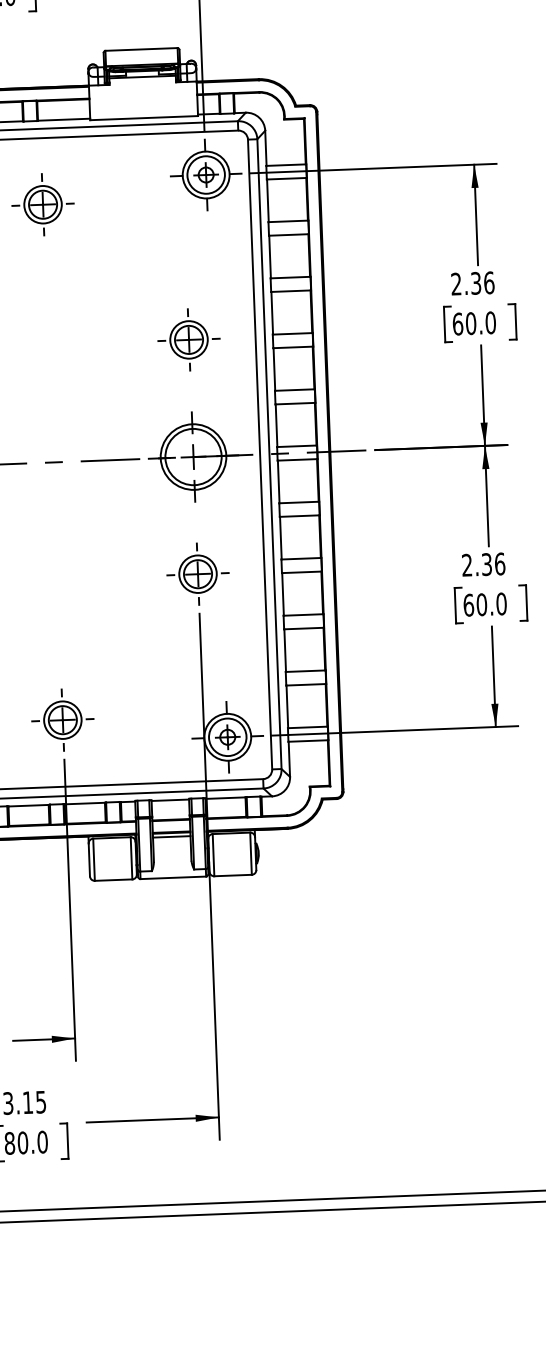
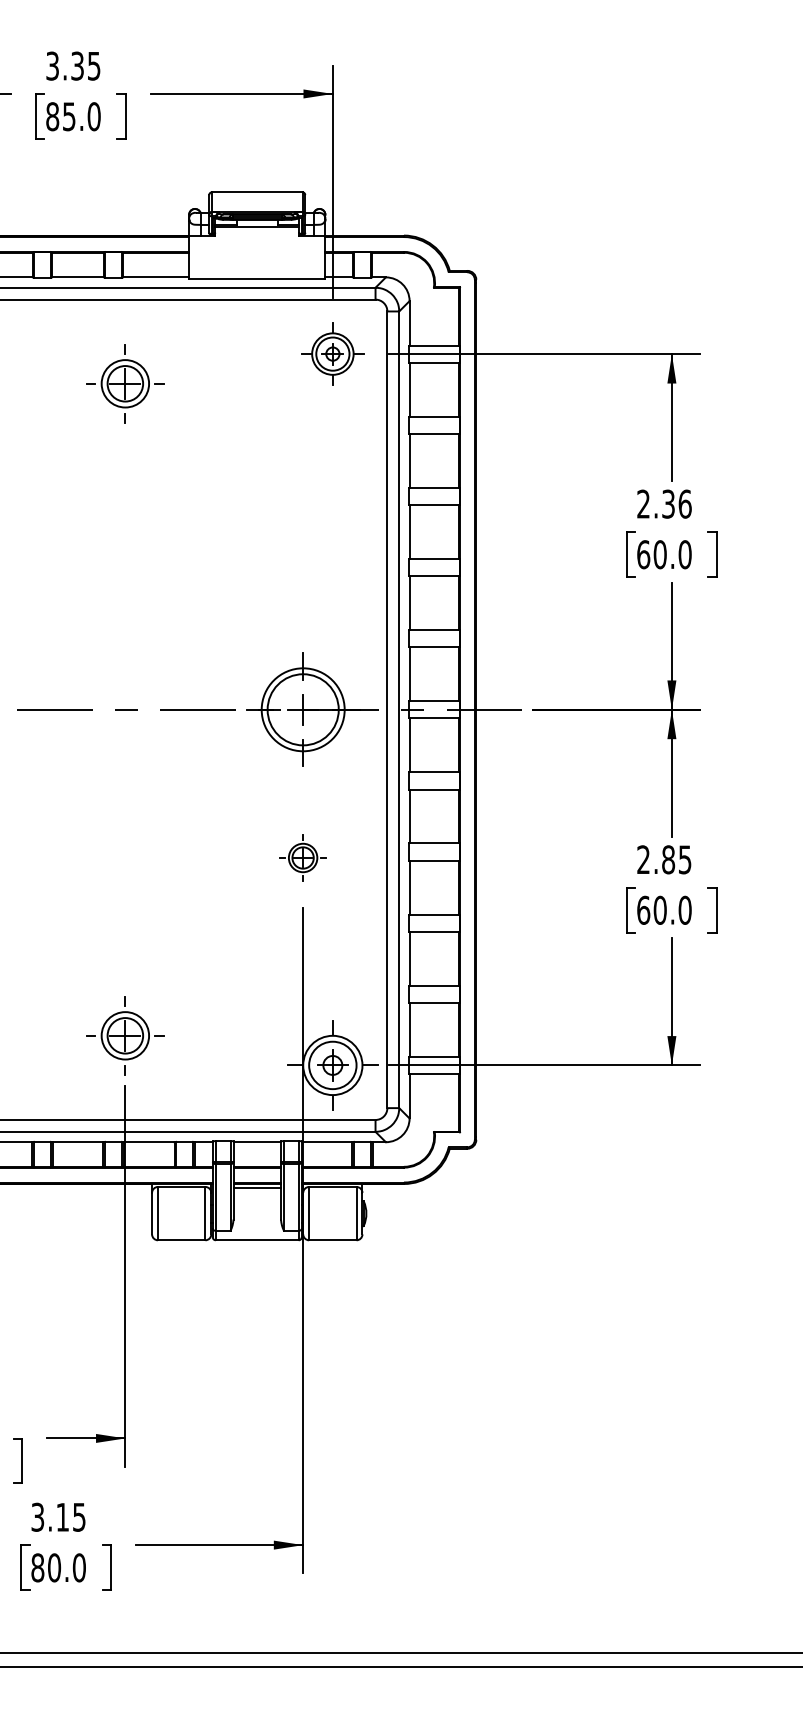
part: (205, 174) -> (332, 353), size x0.7
part: (188, 339) -> (302, 561), removed
text: (493, 564) -> (676, 859), 2.36 -> 2.85
part: (197, 573) -> (302, 857), size x0.6

